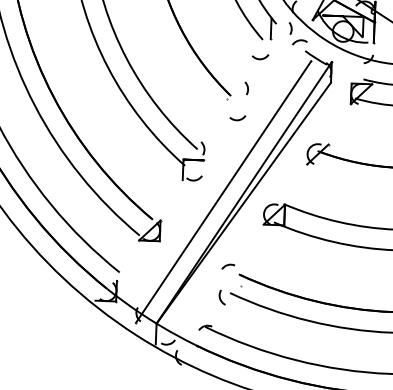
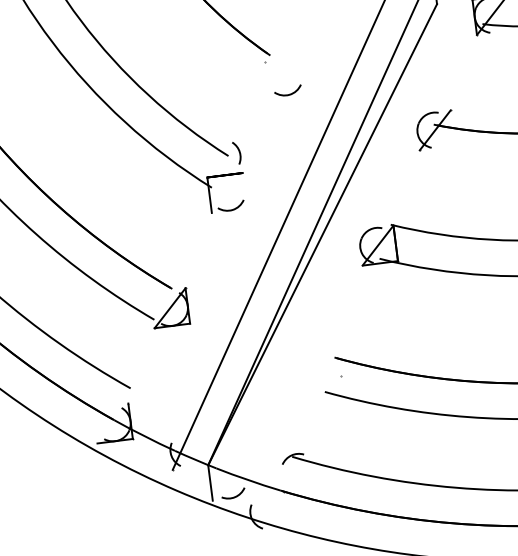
curve: (247, 88) -> (296, 37), removed
curve: (228, 265) -> (314, 345), removed
curve: (220, 297) -> (309, 402), removed

